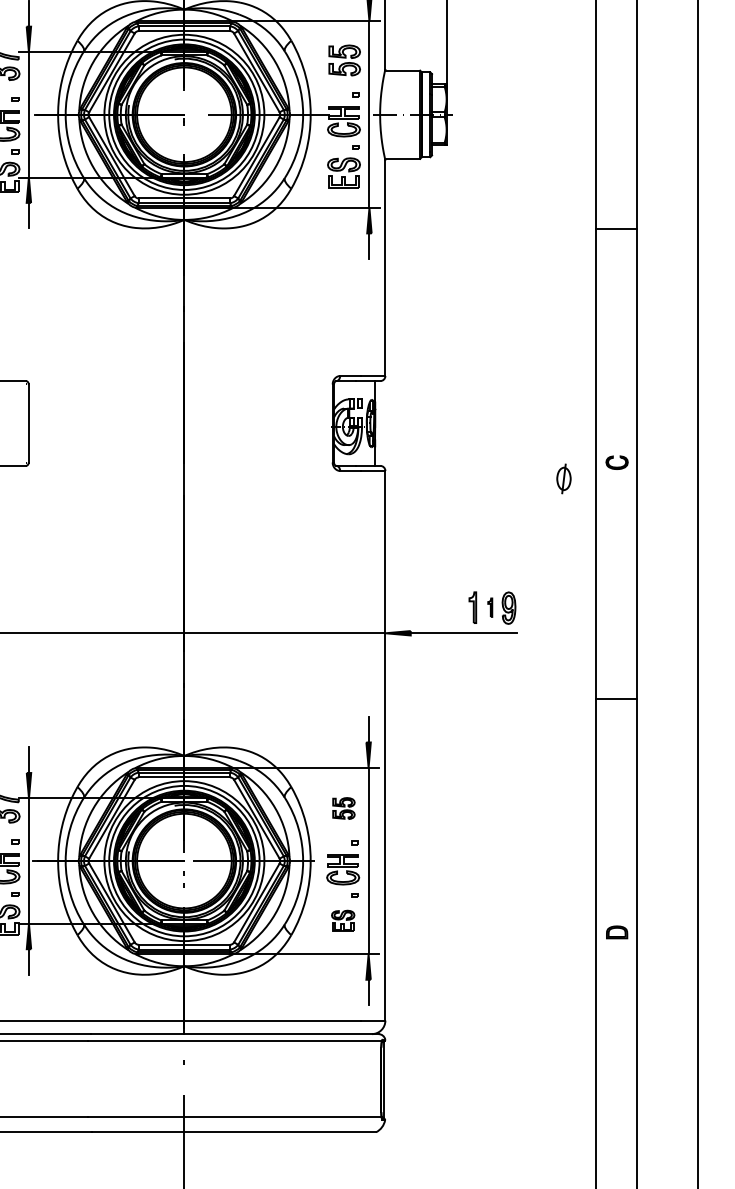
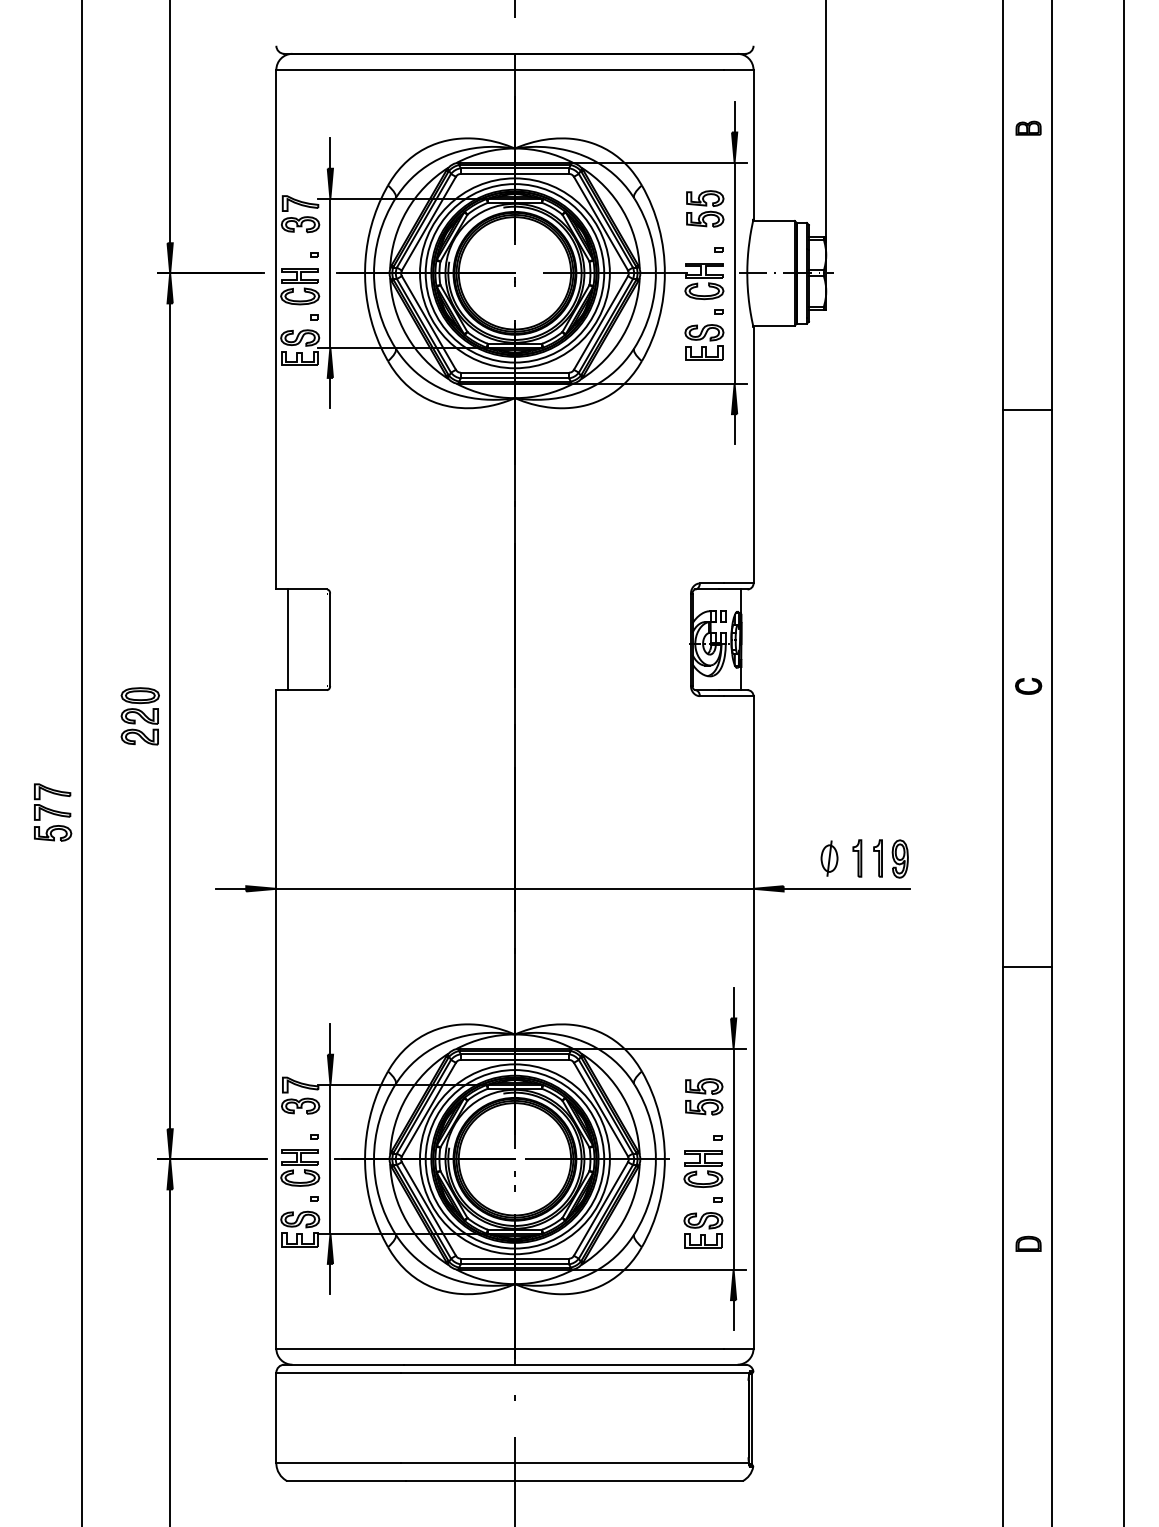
part: (563, 478) -> (829, 858), moved
part: (489, 607) -> (877, 858), size x1.67
part: (344, 808) -> (704, 1096), size x1.43
part: (343, 921) -> (703, 1230), size x1.43

